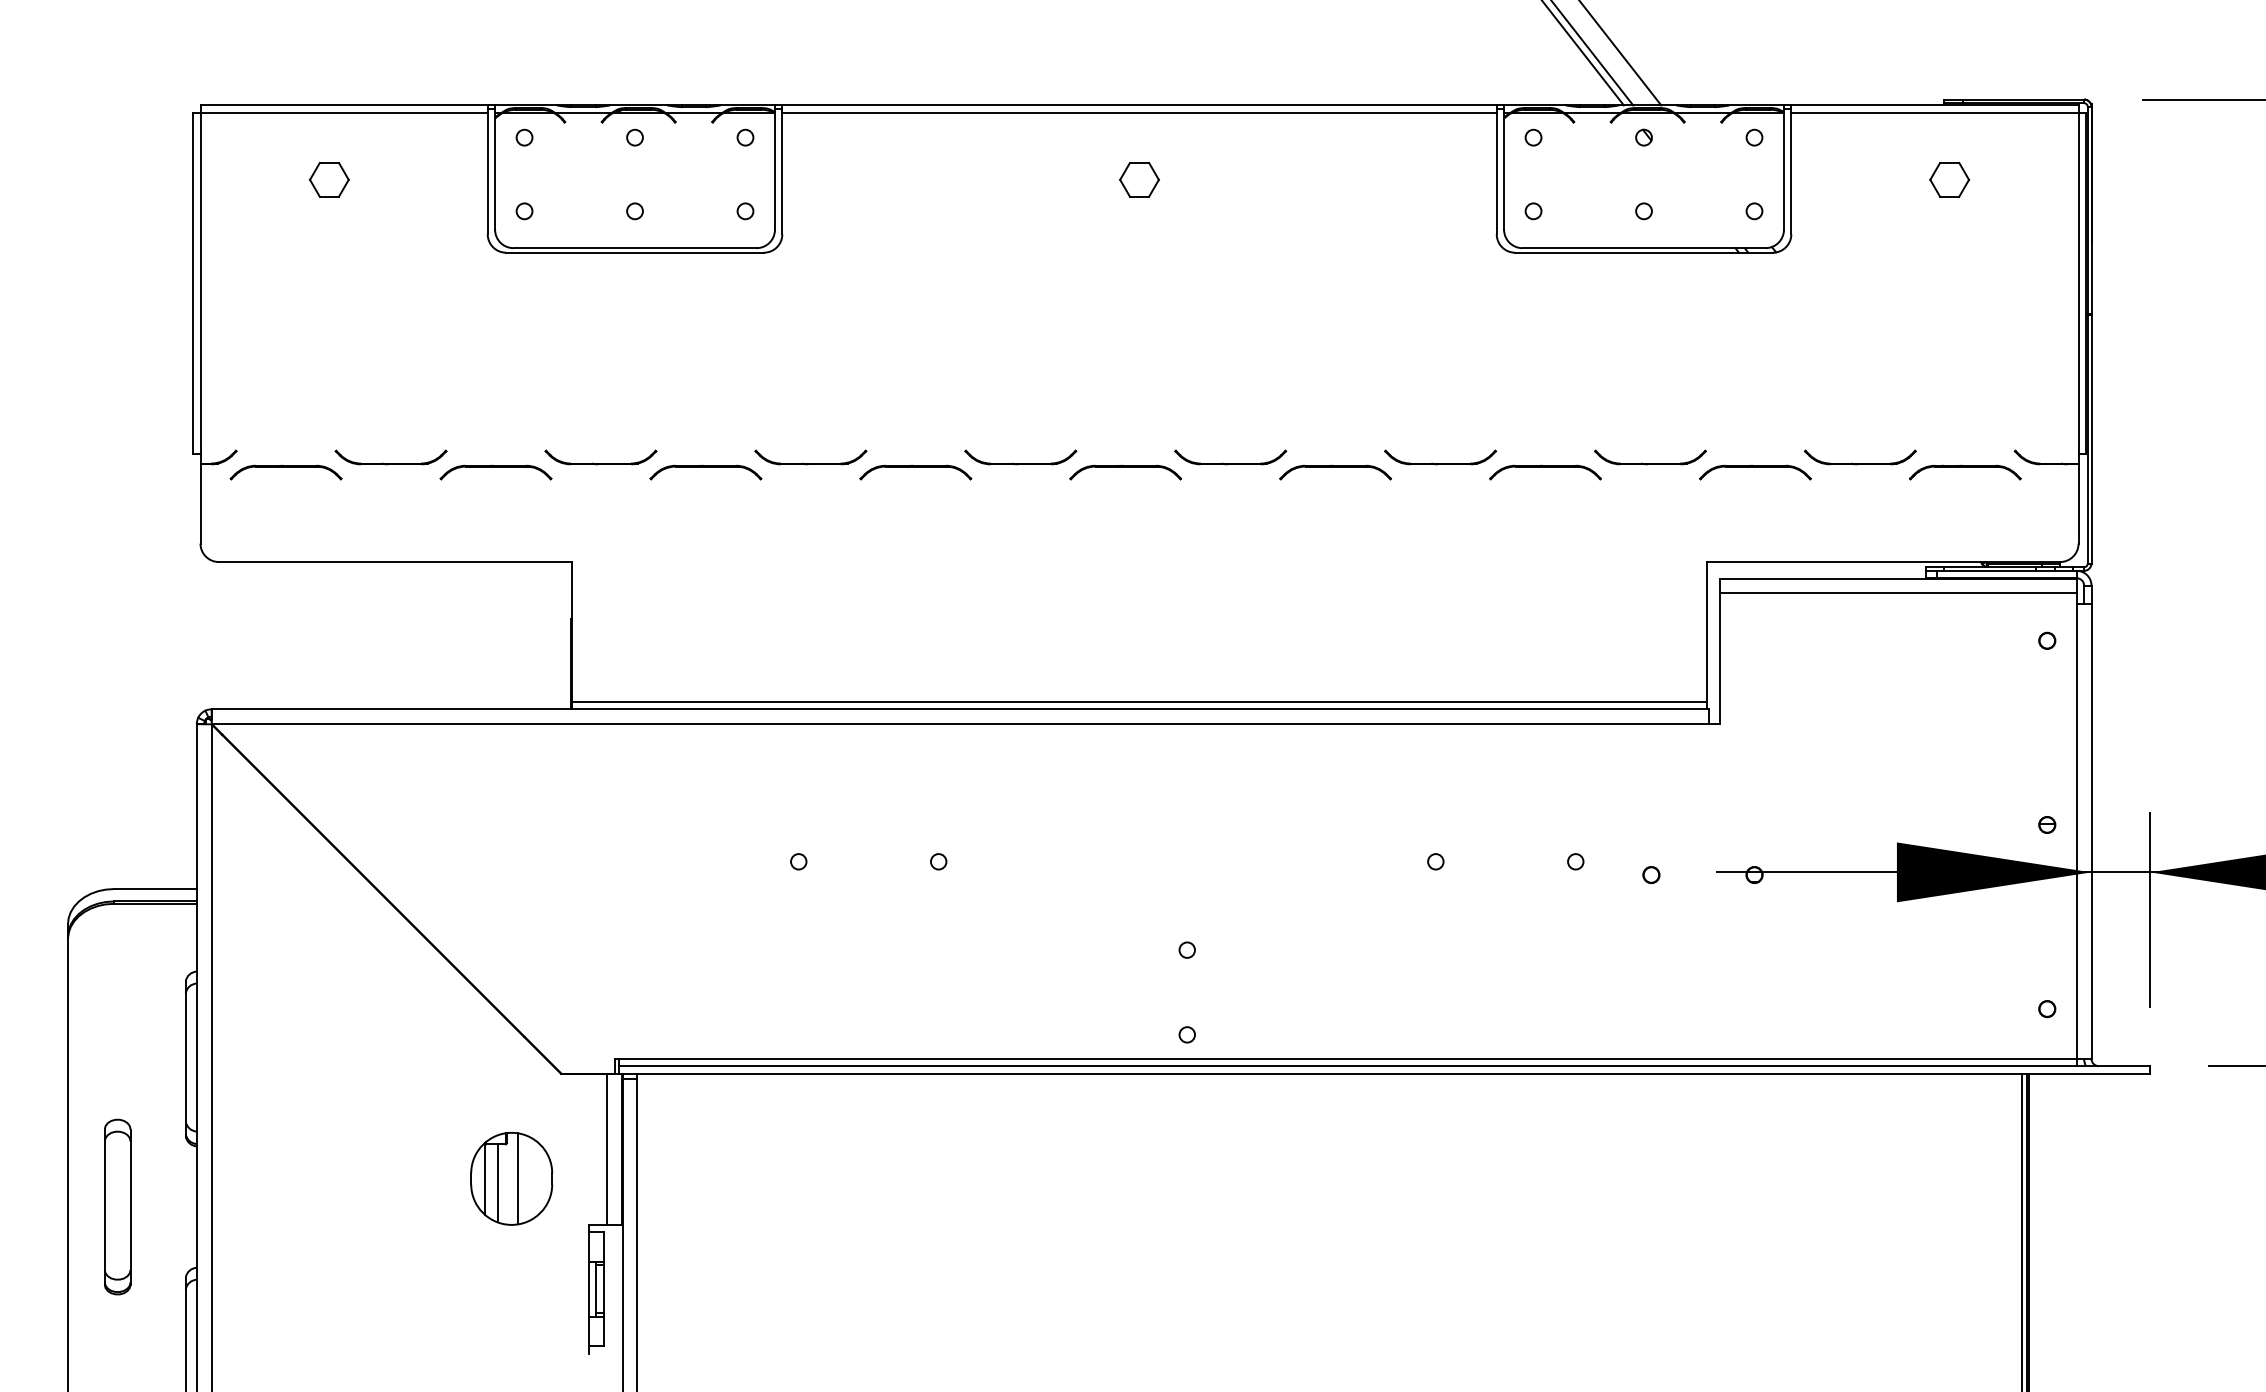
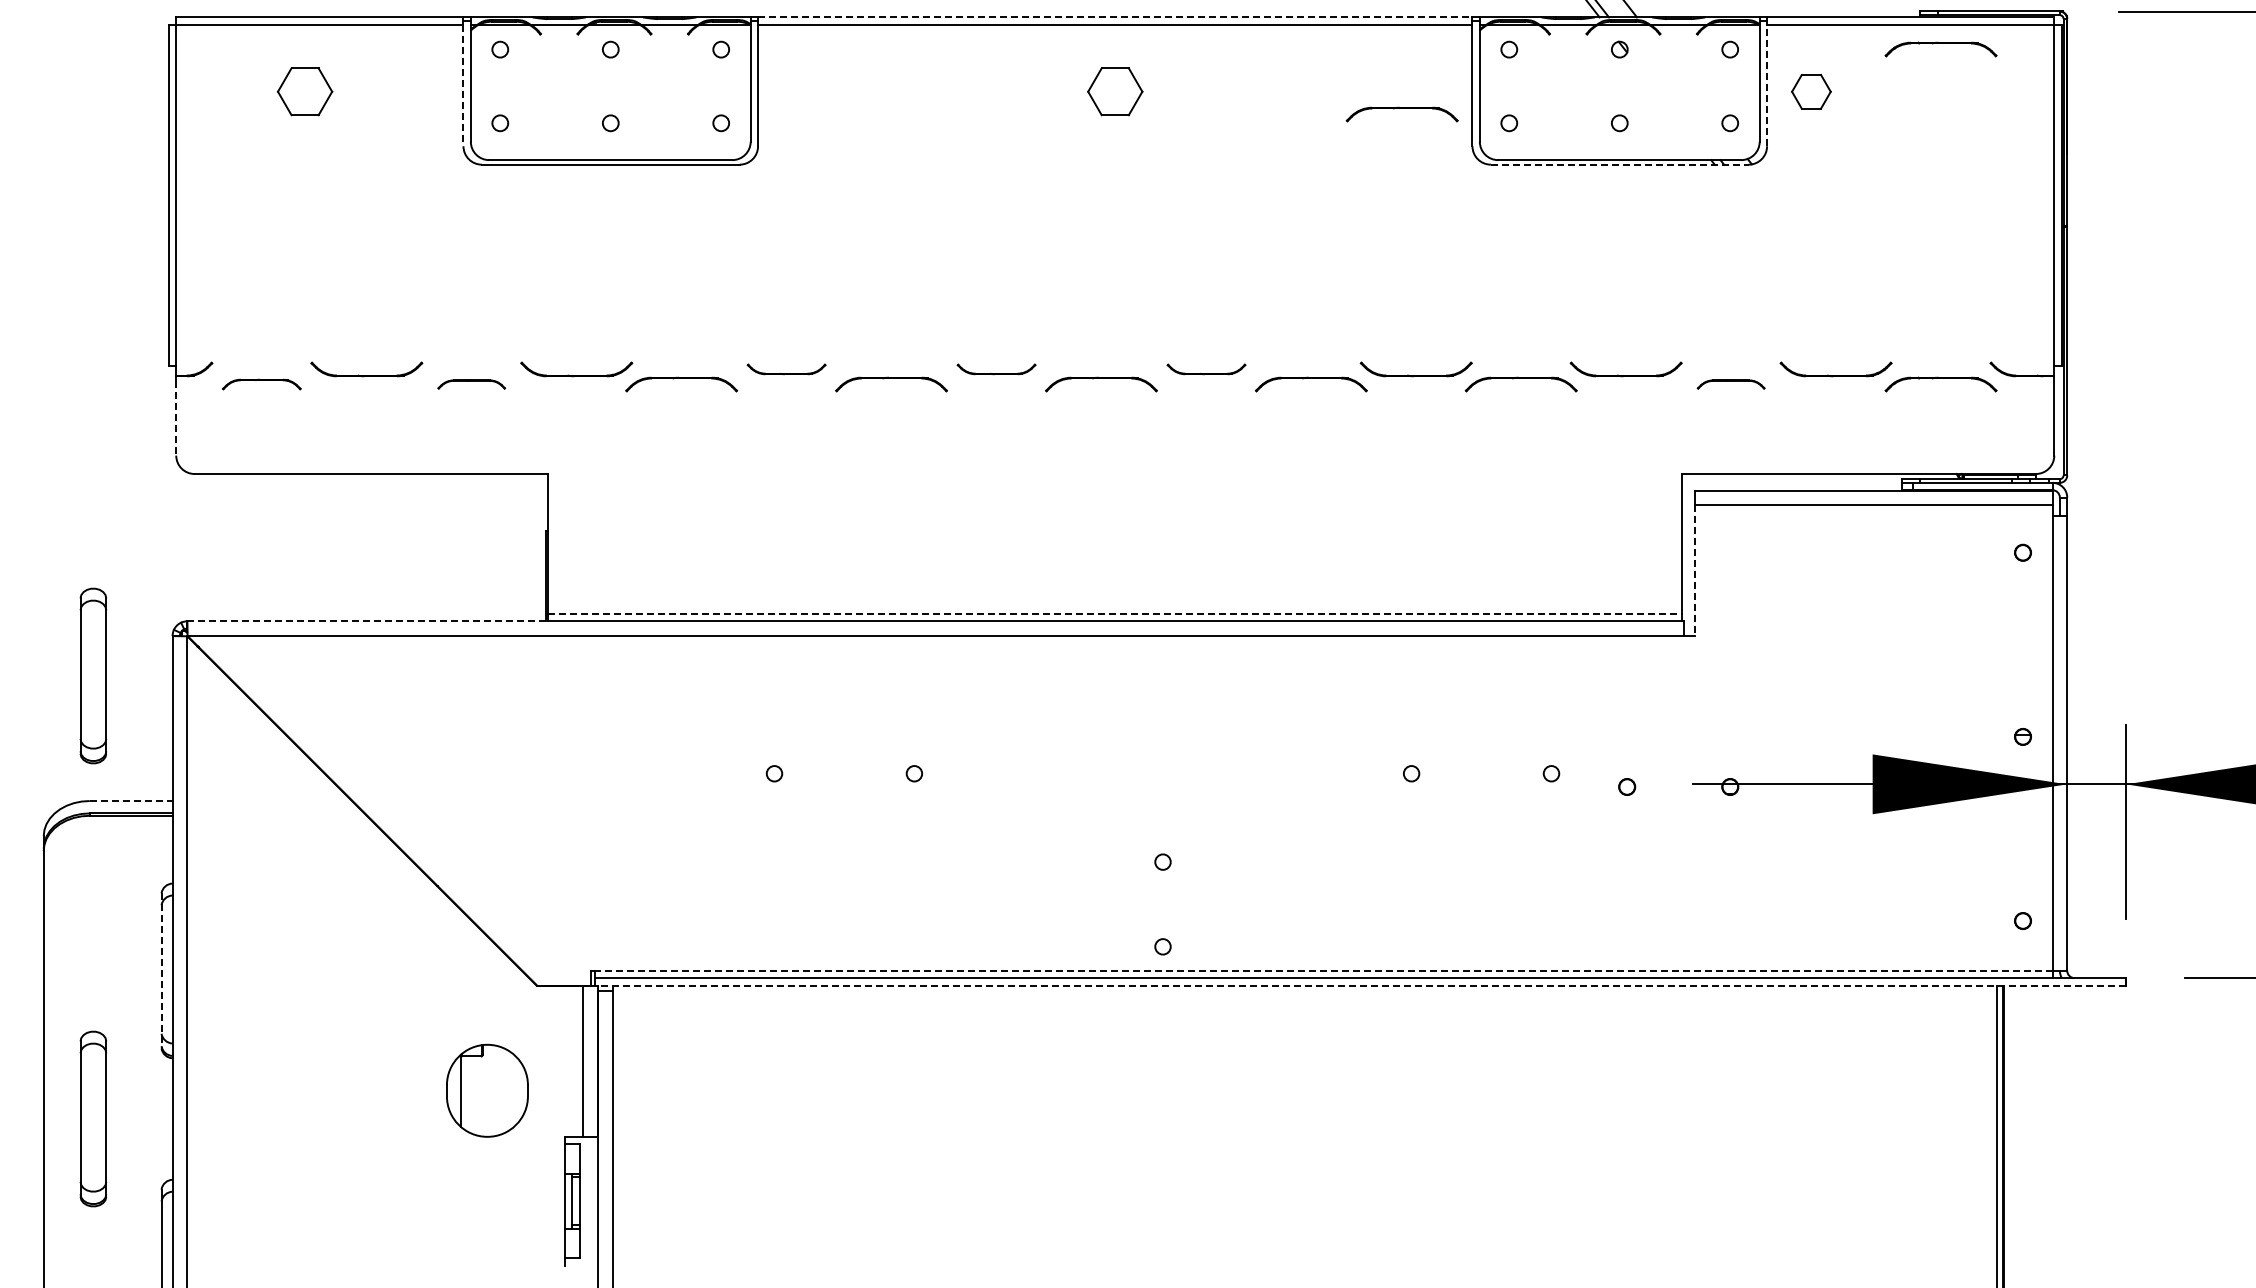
line: (1140, 105) -> (1116, 17), solid -> dashed
part: (1964, 137) -> (1940, 49), added
line: (487, 173) -> (463, 85), solid -> dashed
line: (1791, 173) -> (1767, 85), solid -> dashed
part: (329, 179) -> (305, 91), size x1.4
part: (1139, 179) -> (1115, 91), size x1.4
part: (1949, 179) -> (1811, 91), moved
part: (1426, 202) -> (1402, 114), added
line: (1644, 252) -> (1620, 164), solid -> dashed
part: (810, 457) -> (786, 369), size x0.7
part: (1020, 457) -> (996, 369), size x0.7
part: (1230, 457) -> (1206, 369), size x0.7
part: (285, 472) -> (261, 384), size x0.7
part: (495, 472) -> (471, 384), size x0.6
part: (1755, 472) -> (1731, 384), size x0.6
line: (200, 506) -> (176, 418), solid -> dashed
line: (1719, 659) -> (1695, 571), solid -> dashed
line: (1140, 701) -> (1116, 613), solid -> dashed
line: (392, 709) -> (368, 621), solid -> dashed
part: (117, 763) -> (93, 675), added
line: (155, 889) -> (131, 801), solid -> dashed
line: (185, 1058) -> (161, 970), solid -> dashed
line: (1347, 1058) -> (1323, 970), solid -> dashed
line: (1384, 1073) -> (1360, 985), solid -> dashed
line: (518, 1178) -> (494, 1090), removed
line: (497, 1183) -> (473, 1095), removed

